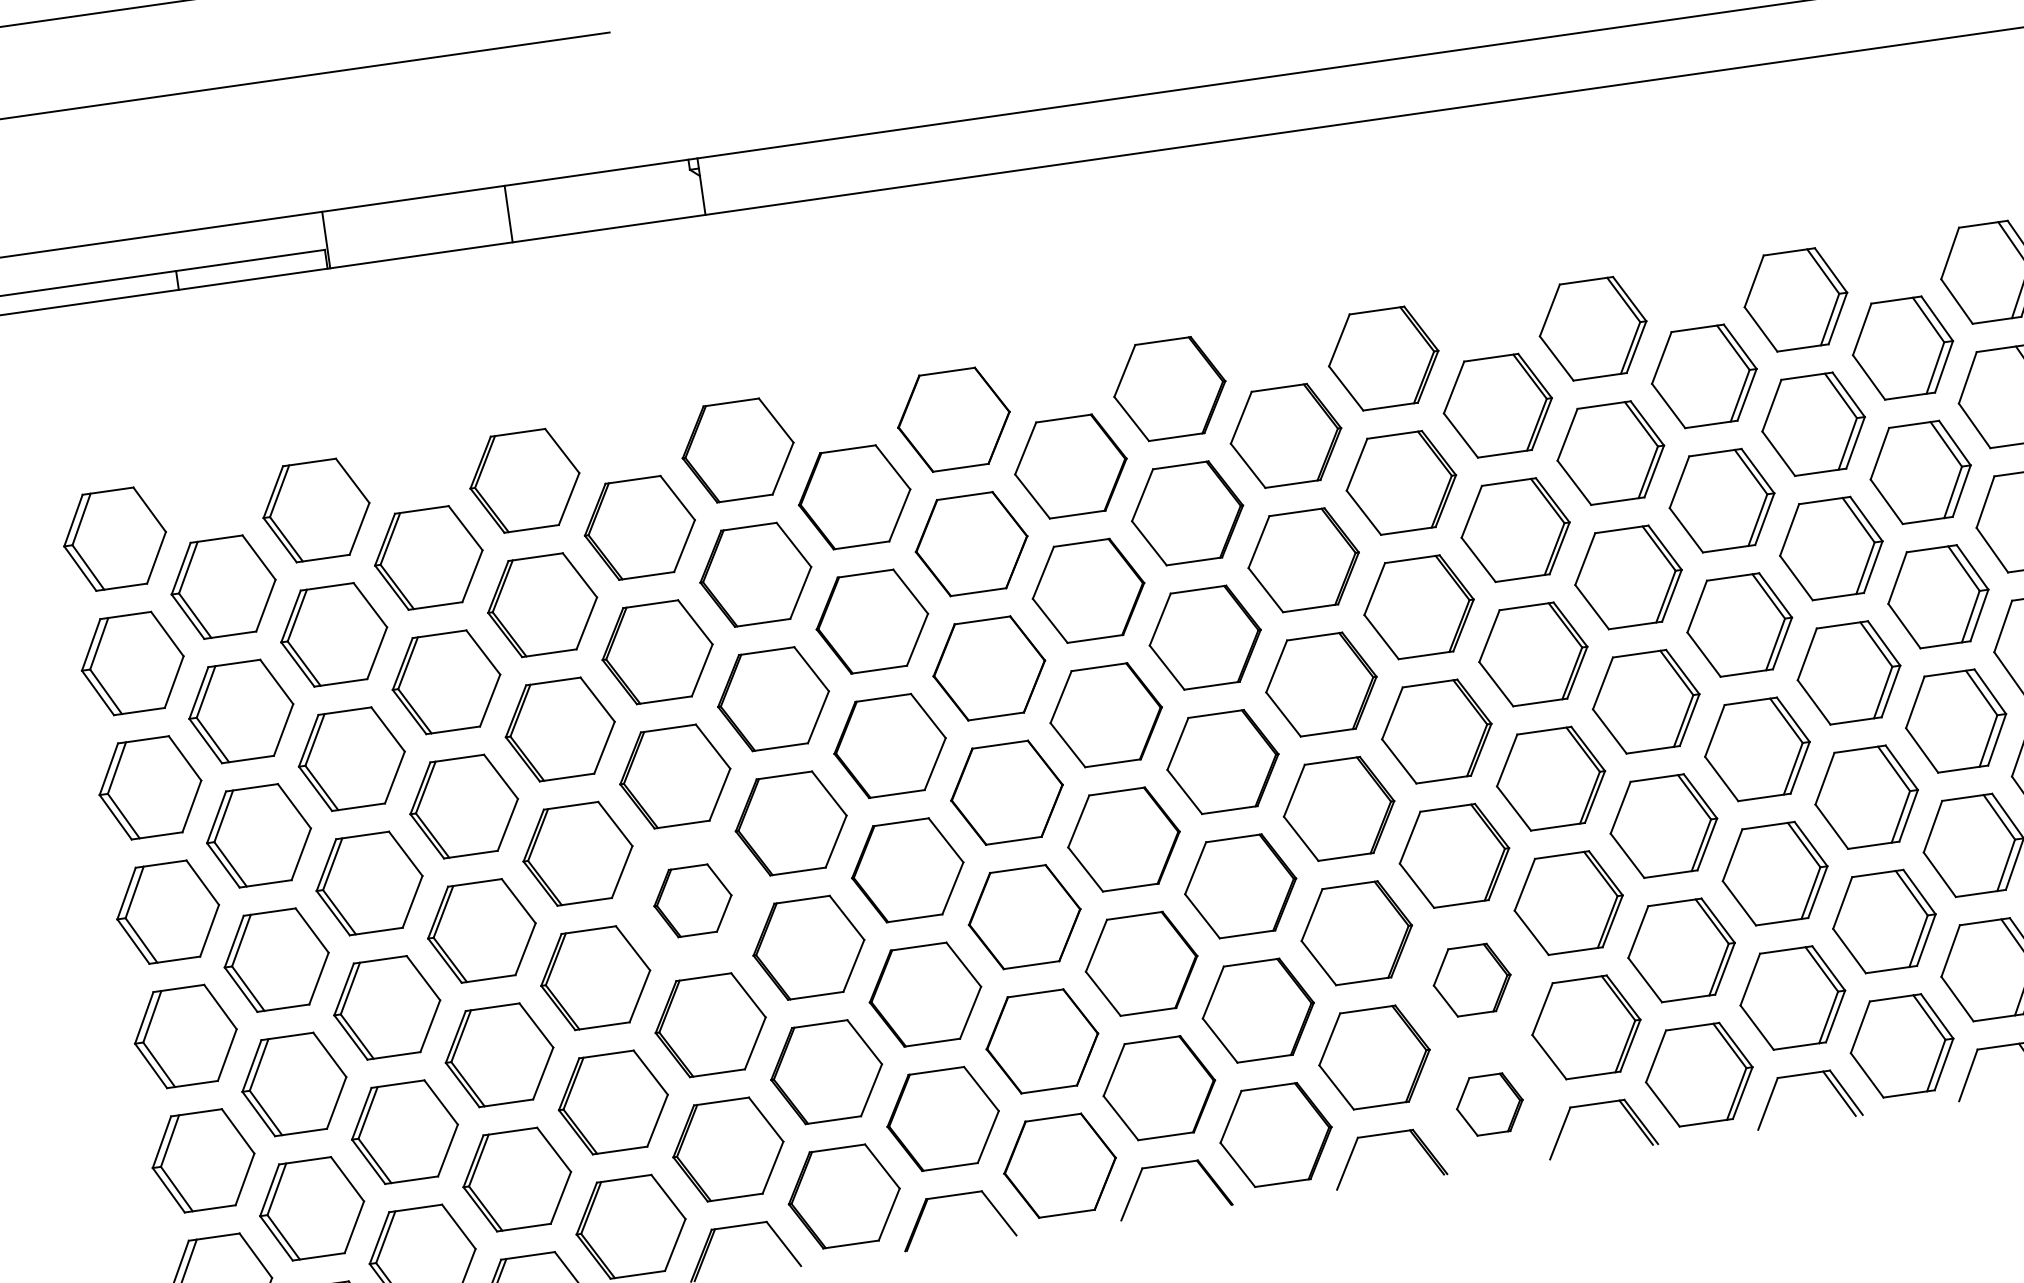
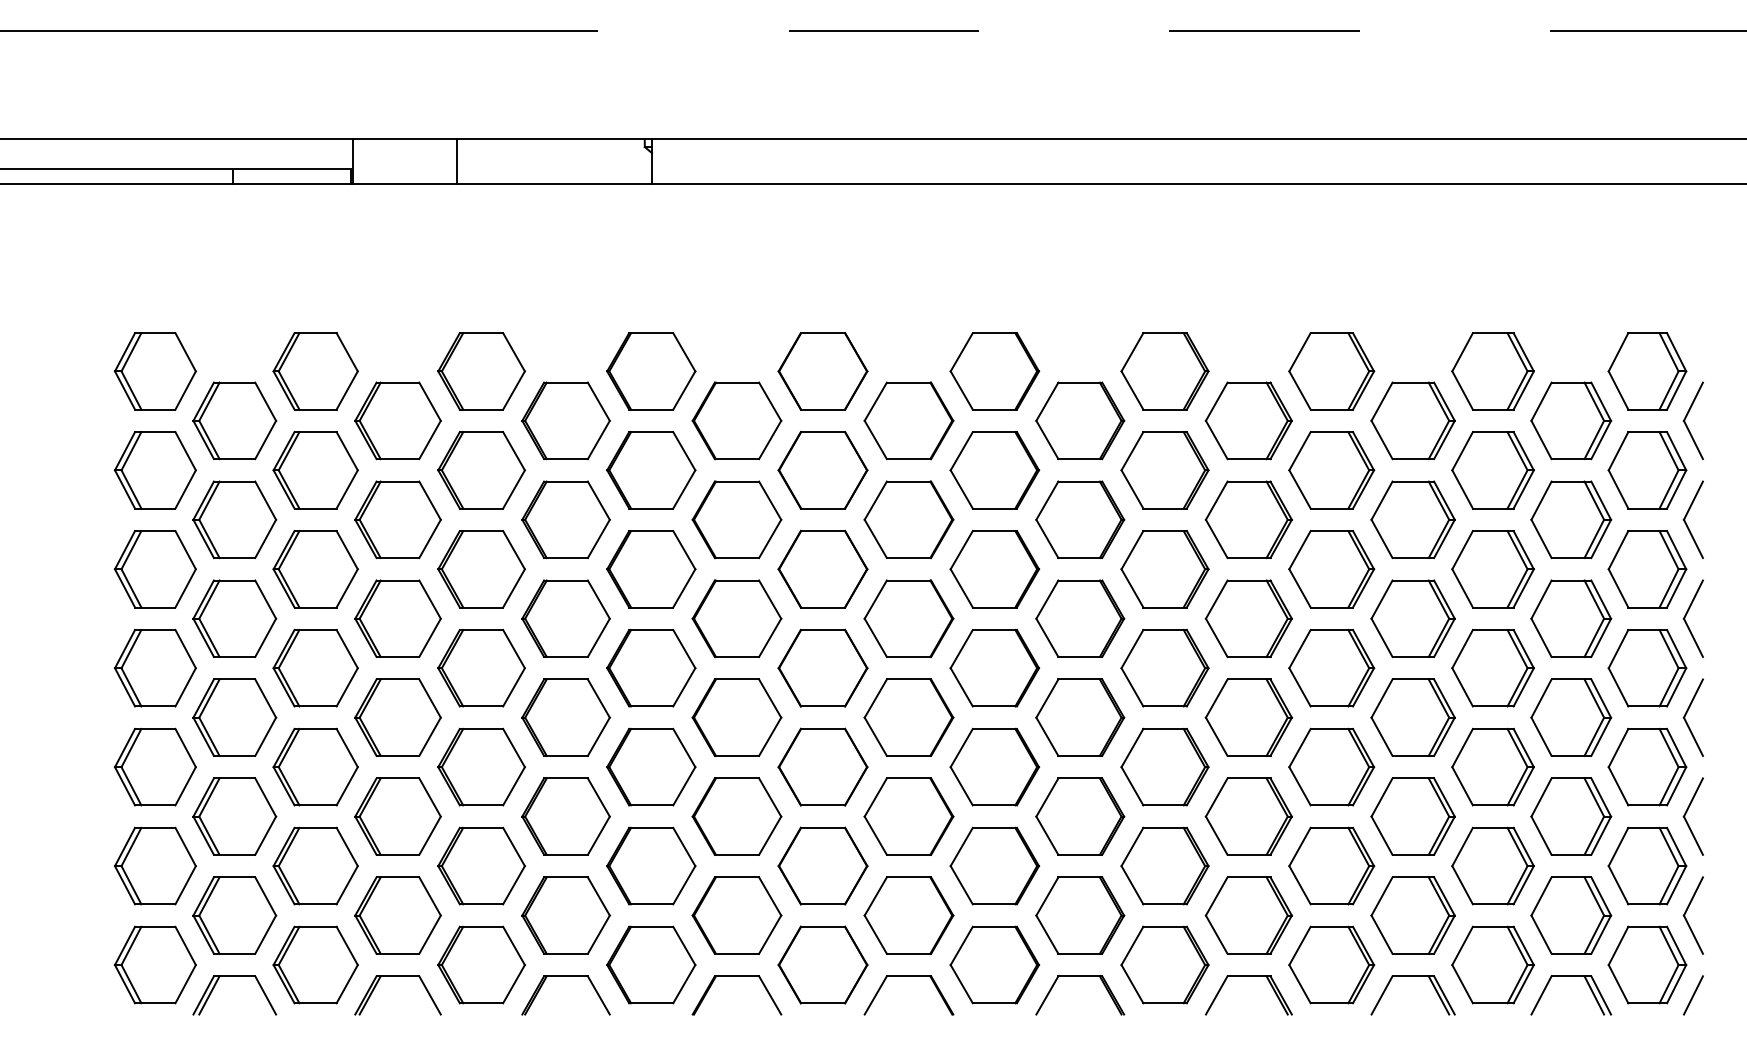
line: (508, 214) -> (456, 161), moved
part: (692, 900) -> (565, 717), size x1.43
part: (1471, 979) -> (1164, 865), size x1.43
part: (1489, 1103) -> (1164, 964), size x1.67

